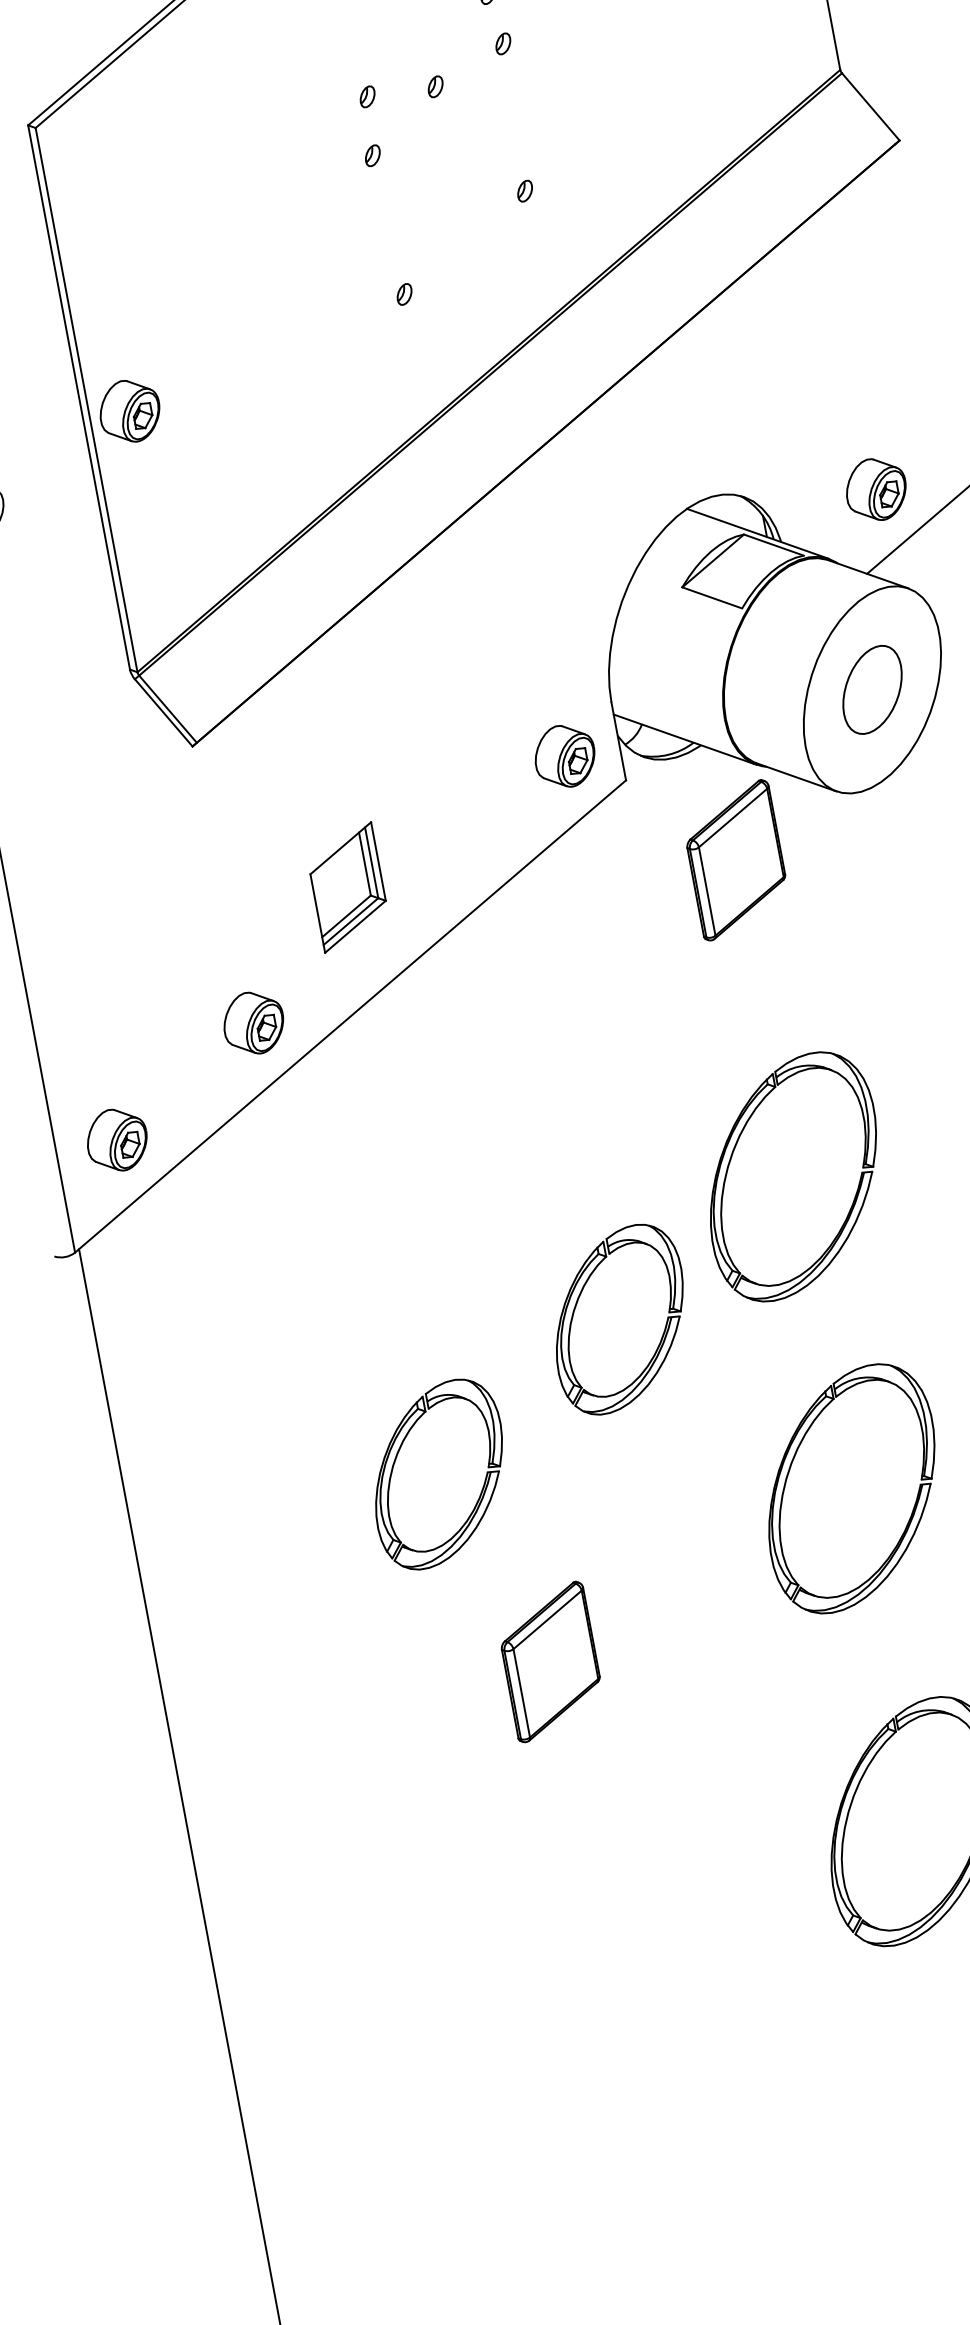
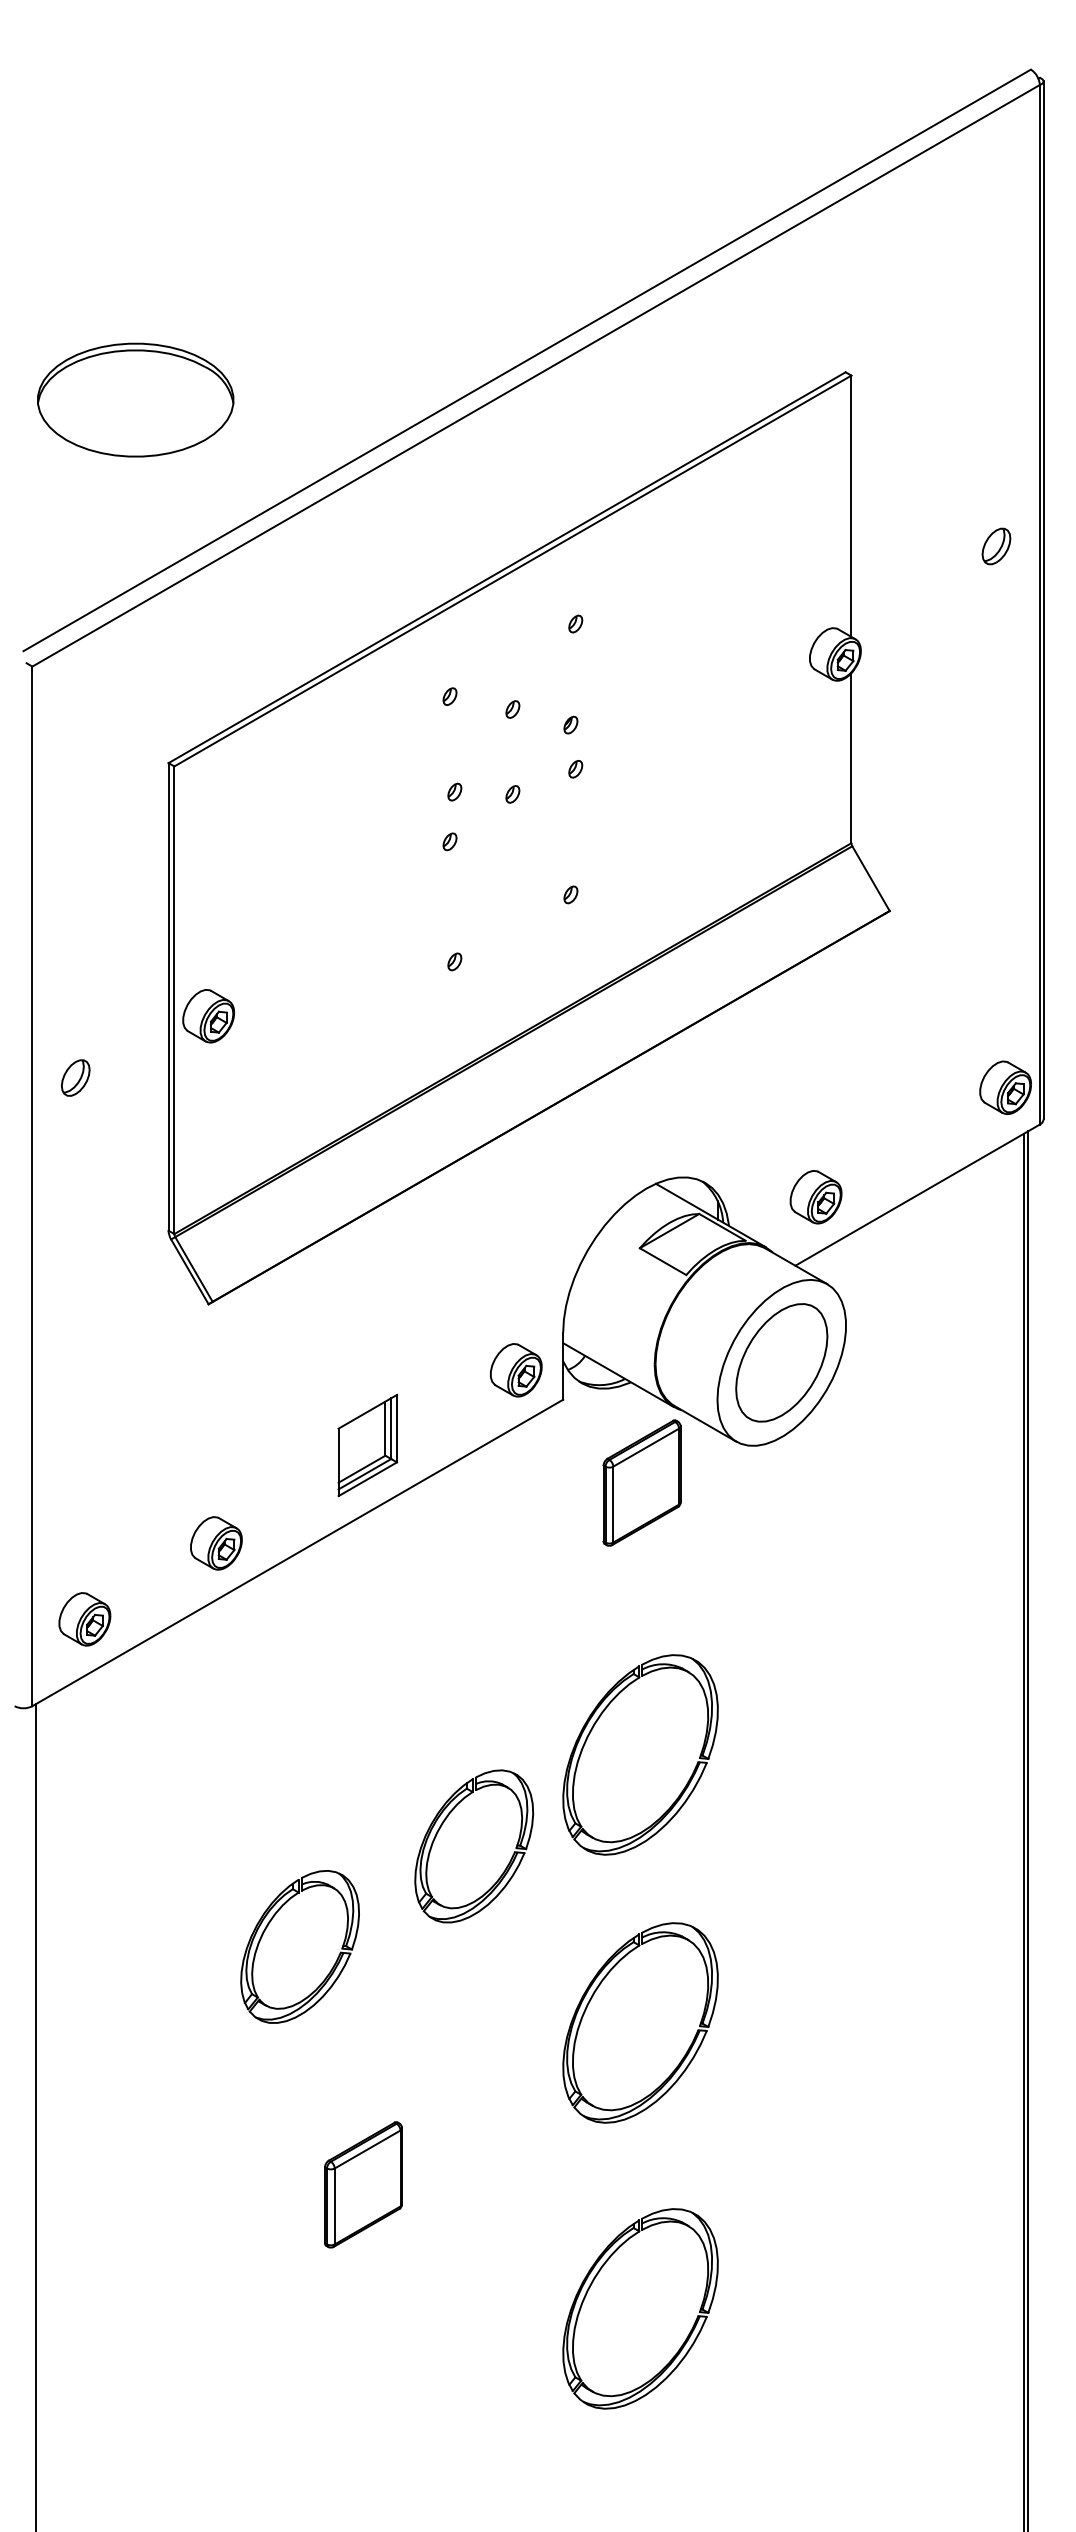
part: (872, 689) -> (781, 1362), size x1.67
part: (347, 887) -> (367, 1445), moved
part: (550, 1661) -> (363, 2184), moved

